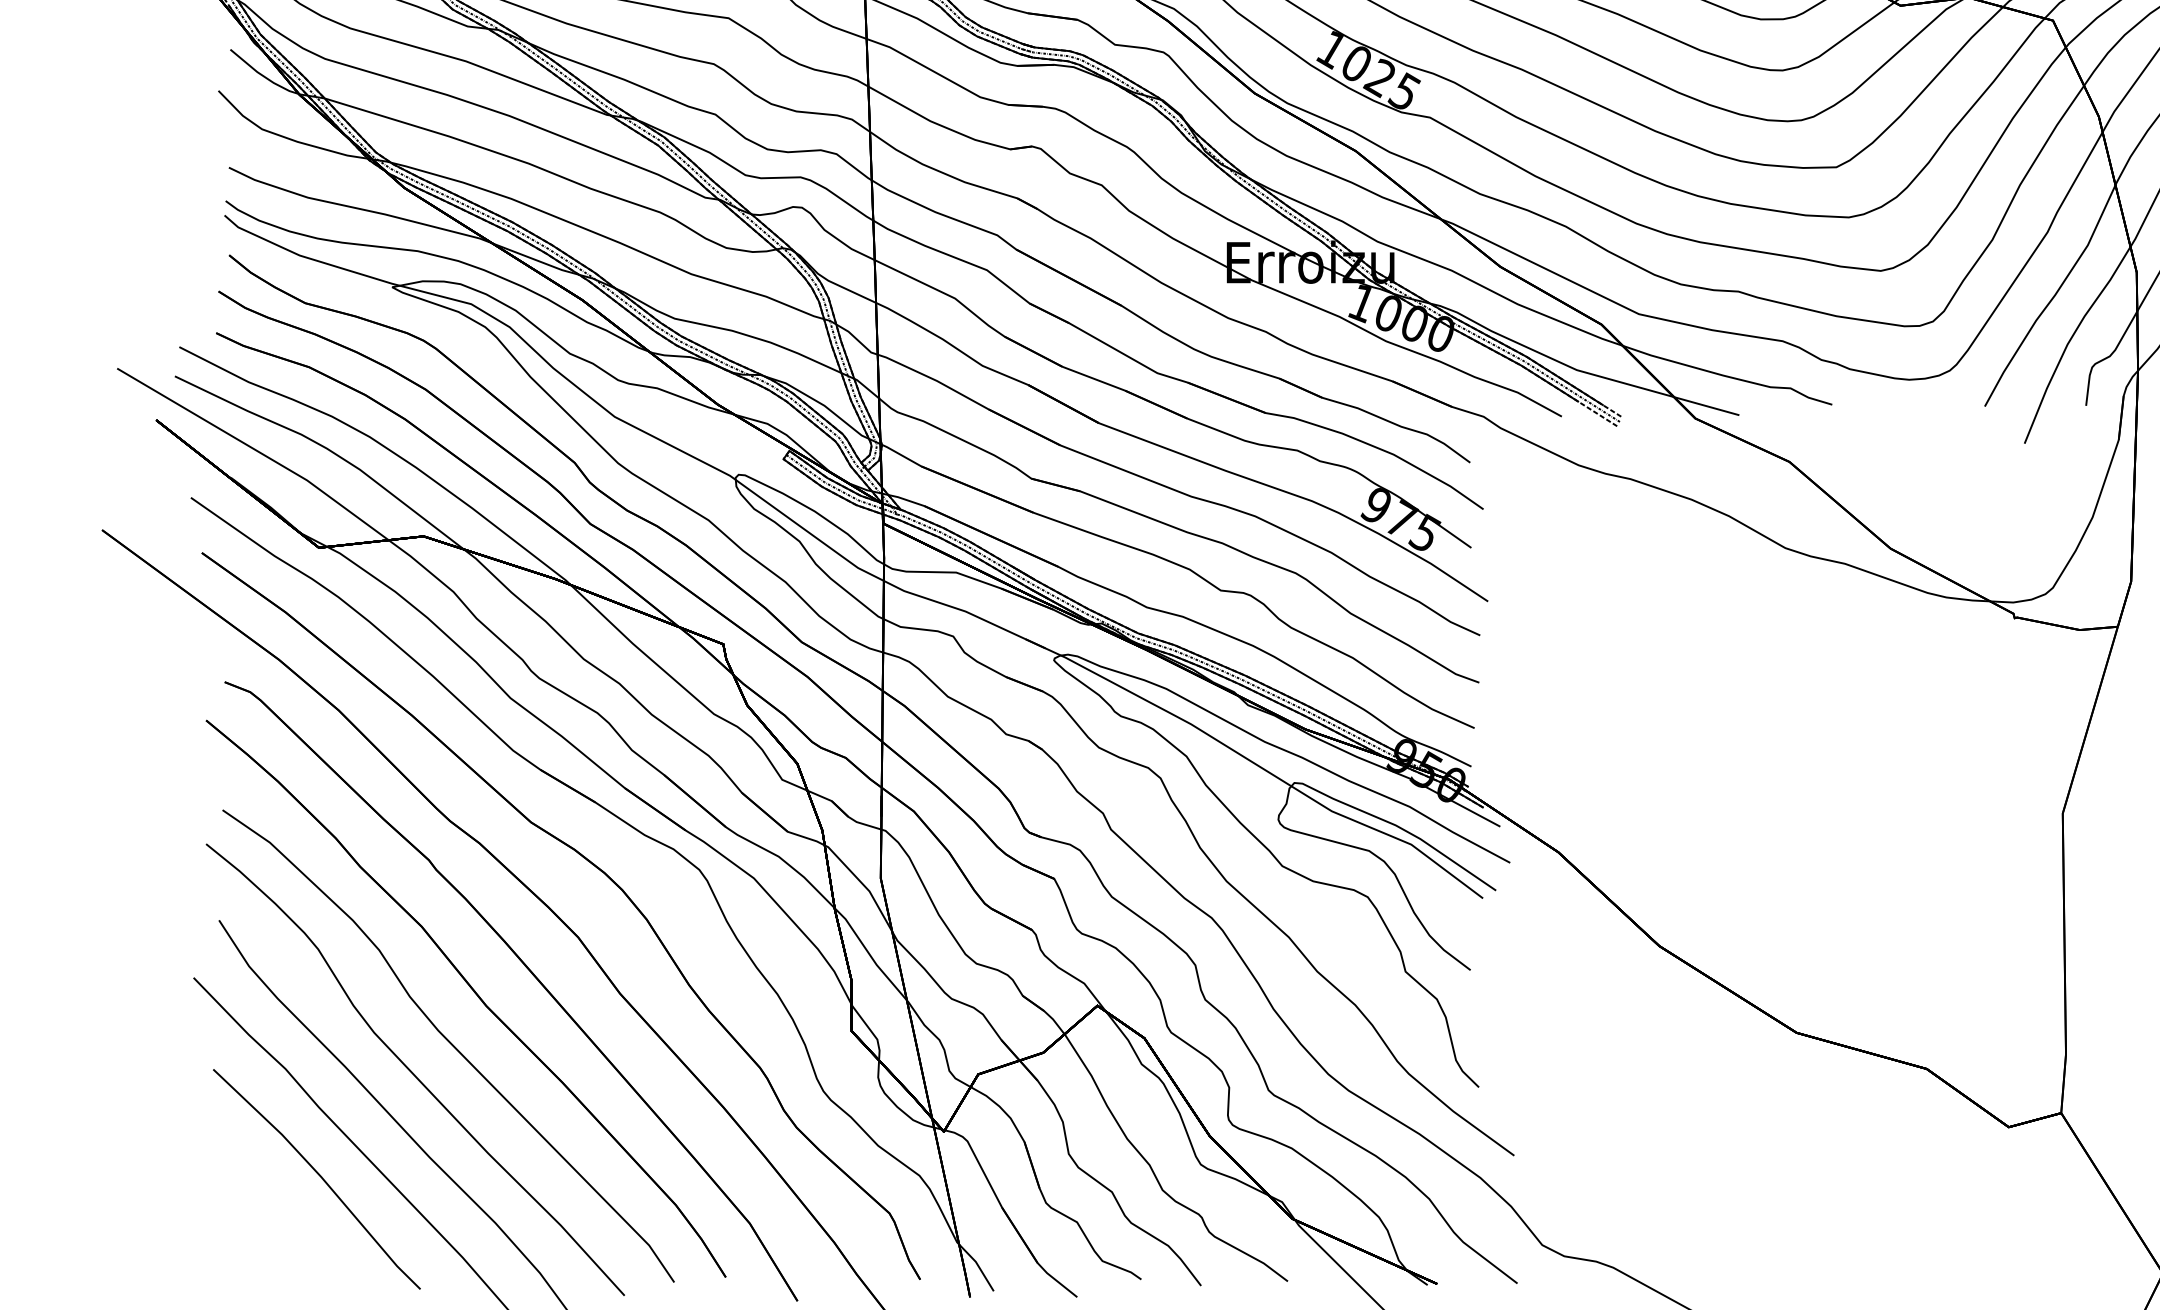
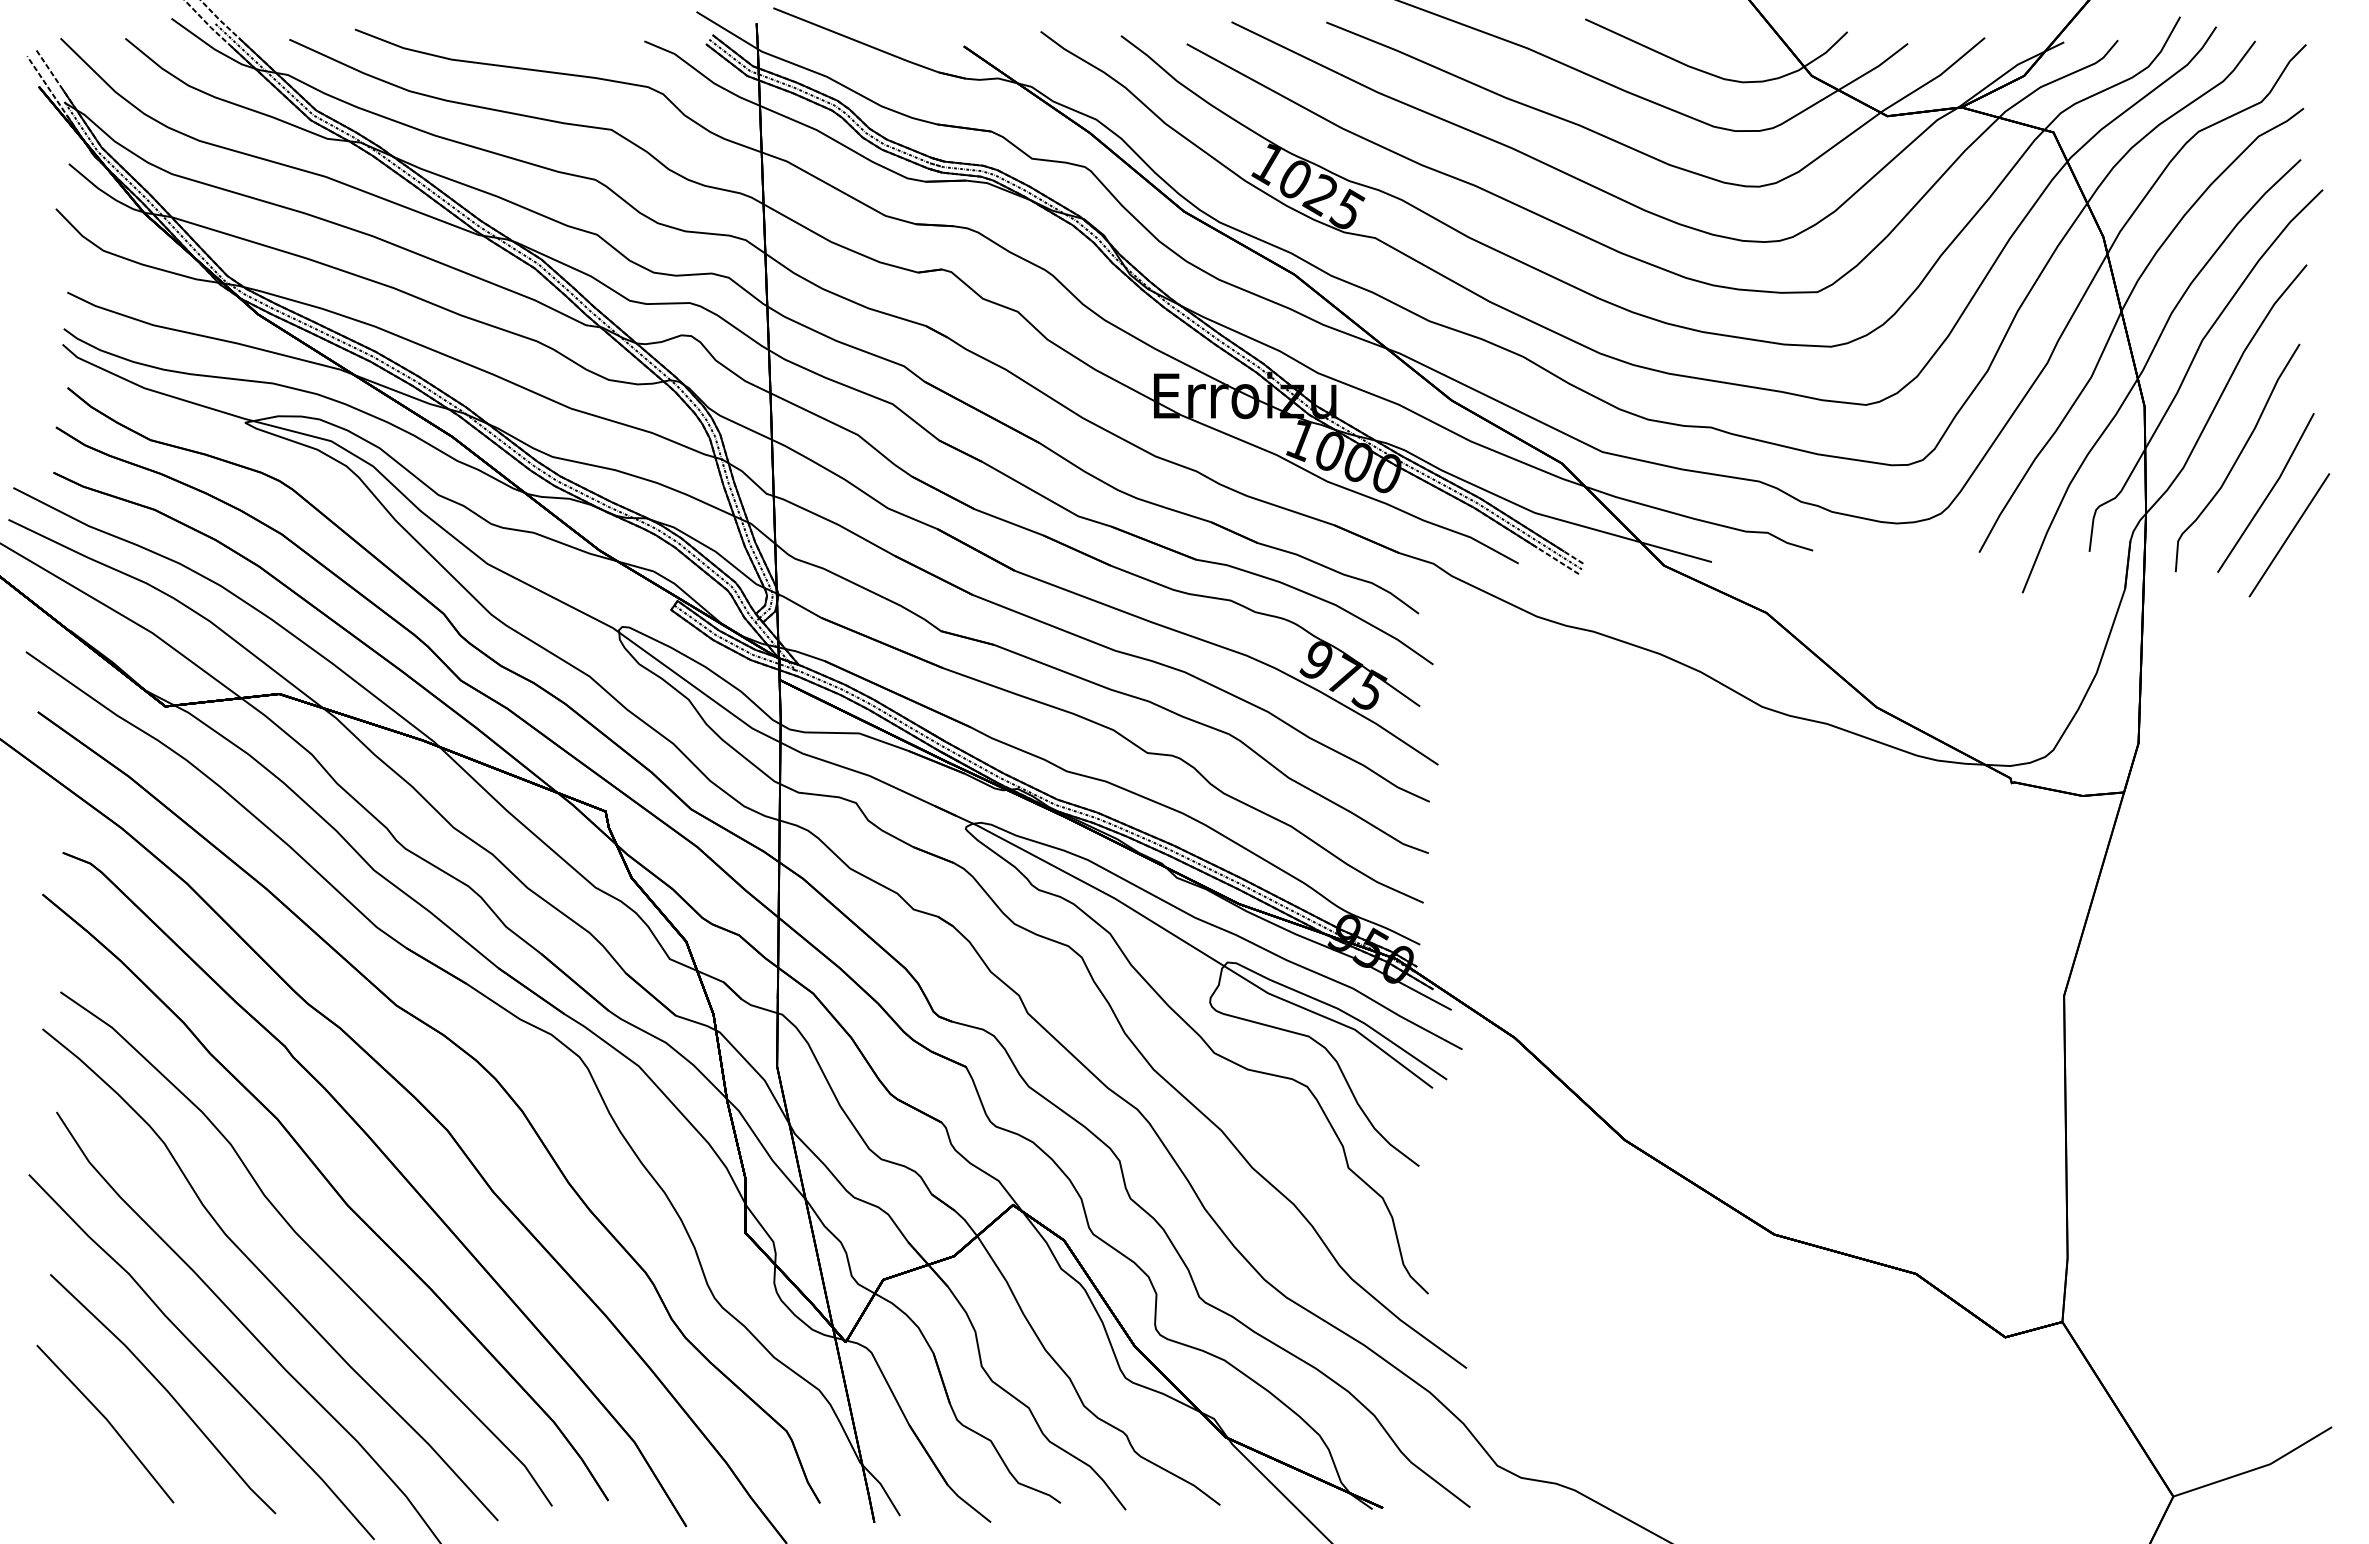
part: (264, 1206) -> (105, 1423), added

